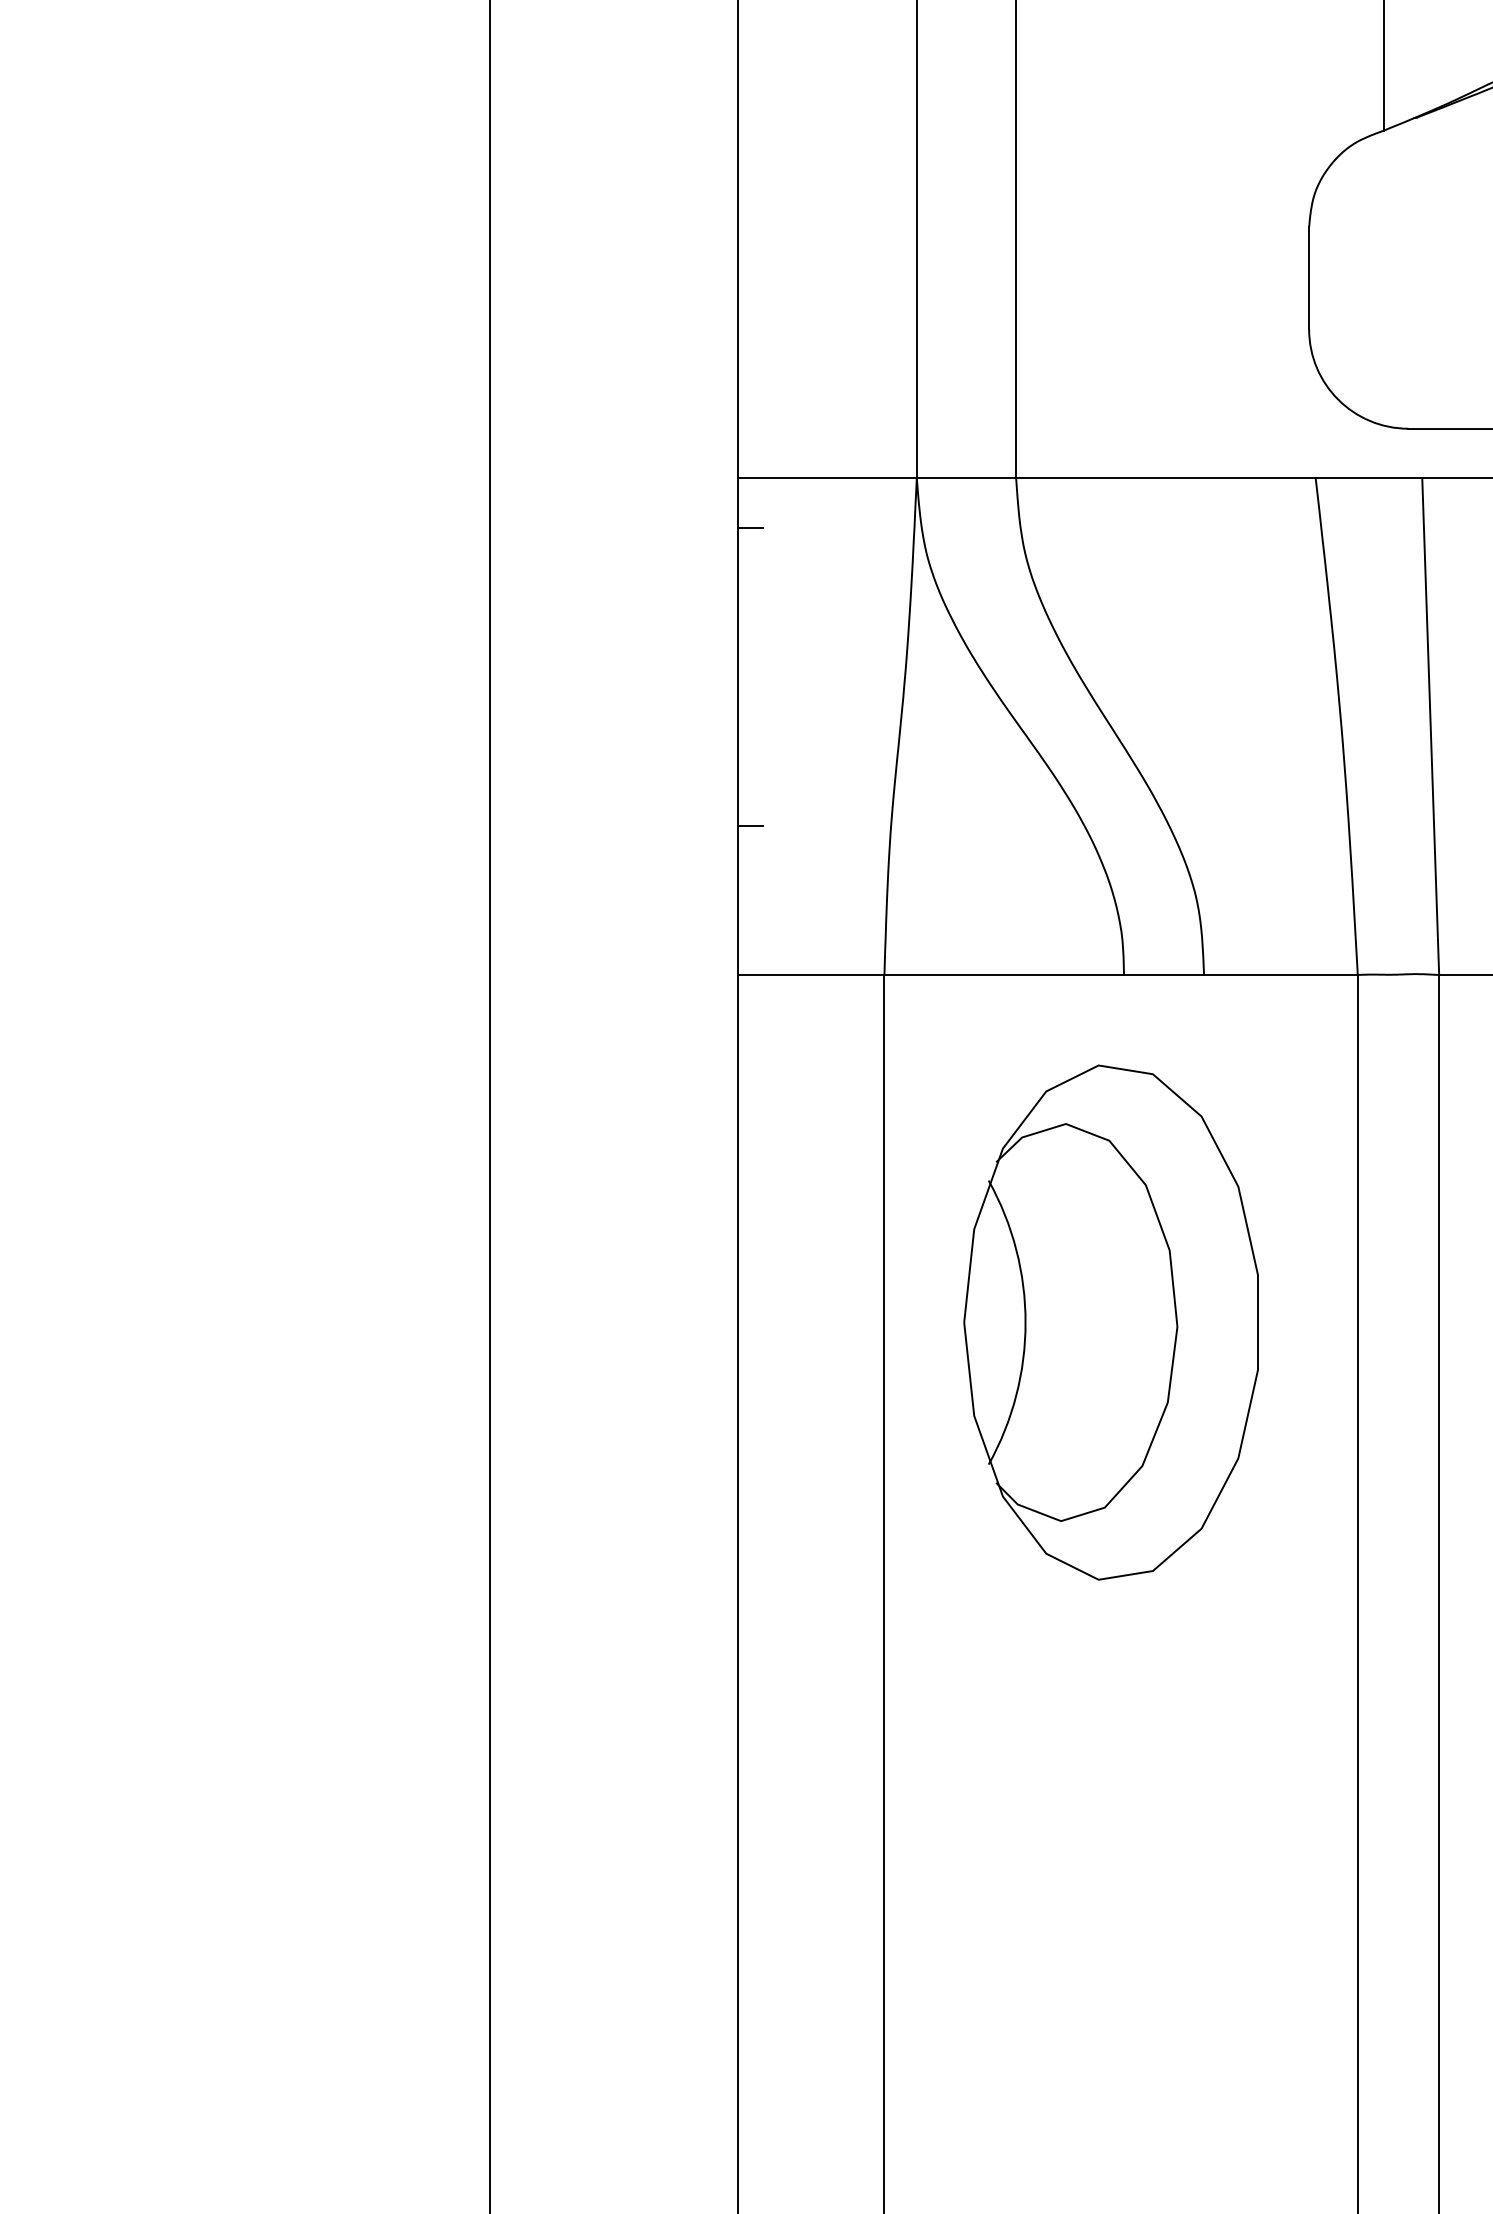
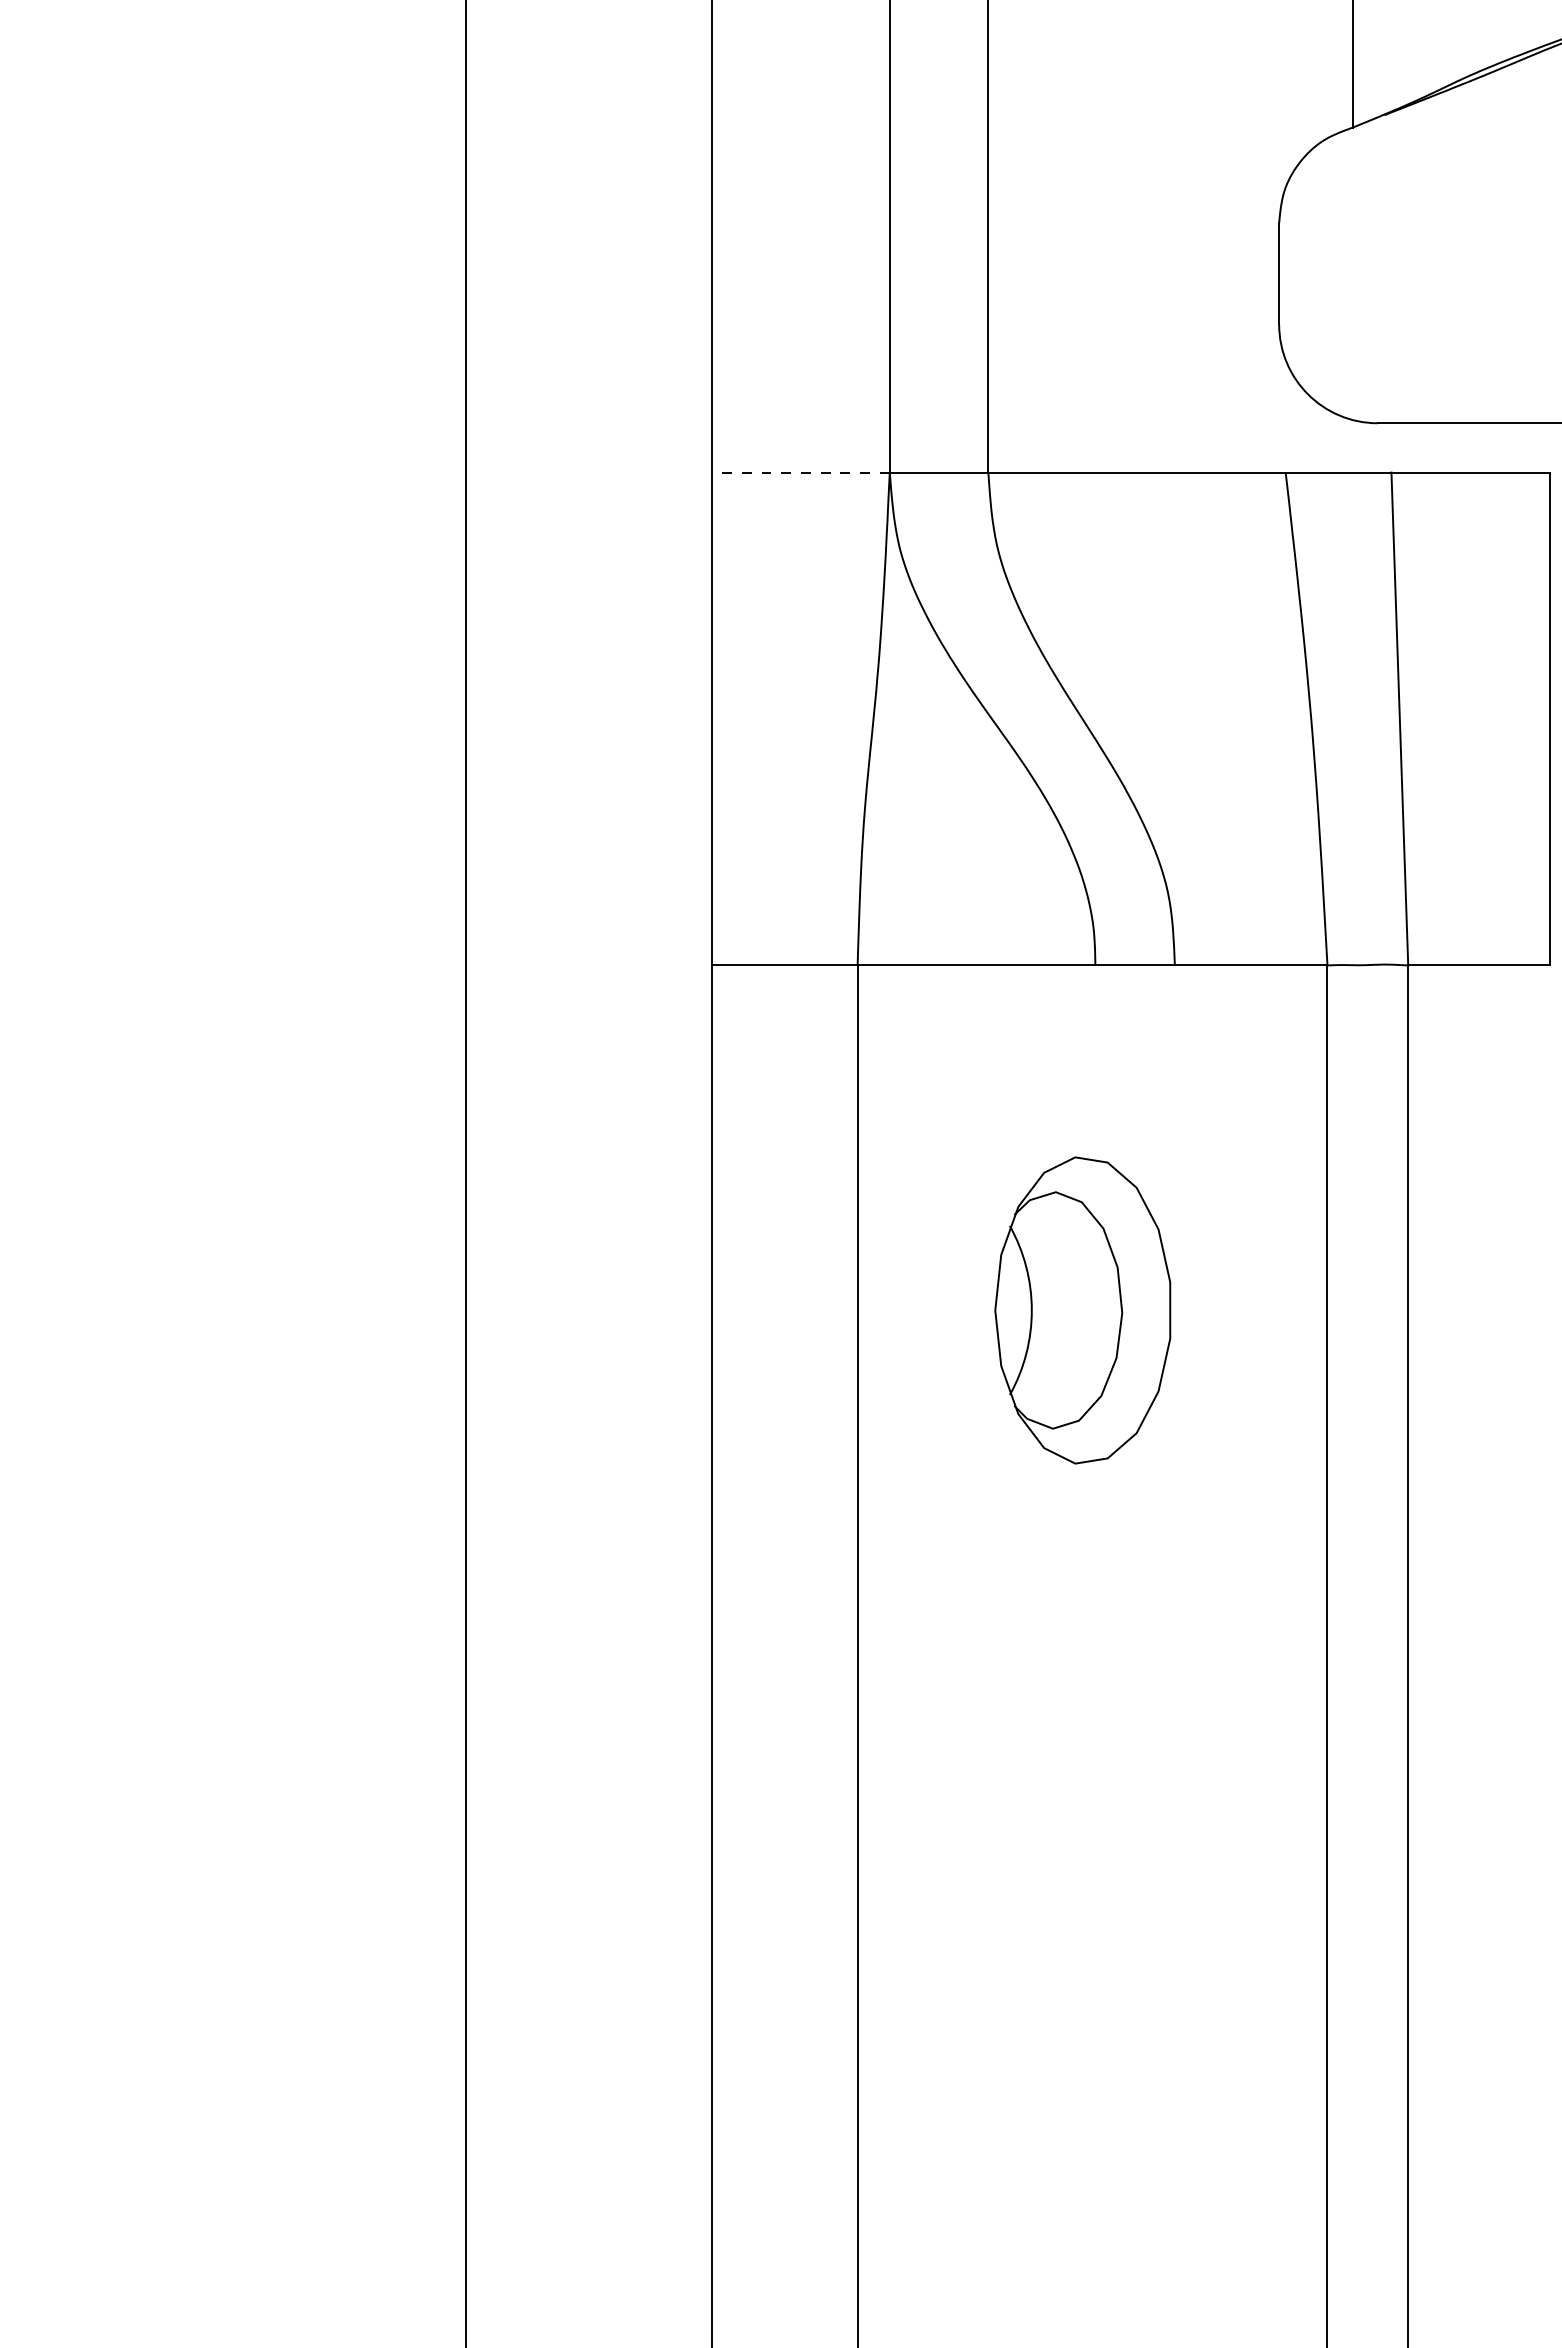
line: (827, 478) -> (801, 472), solid -> dashed
line: (750, 527) -> (724, 521), removed
line: (750, 825) -> (724, 817), removed
part: (1110, 1322) -> (1082, 1310), size x0.6

